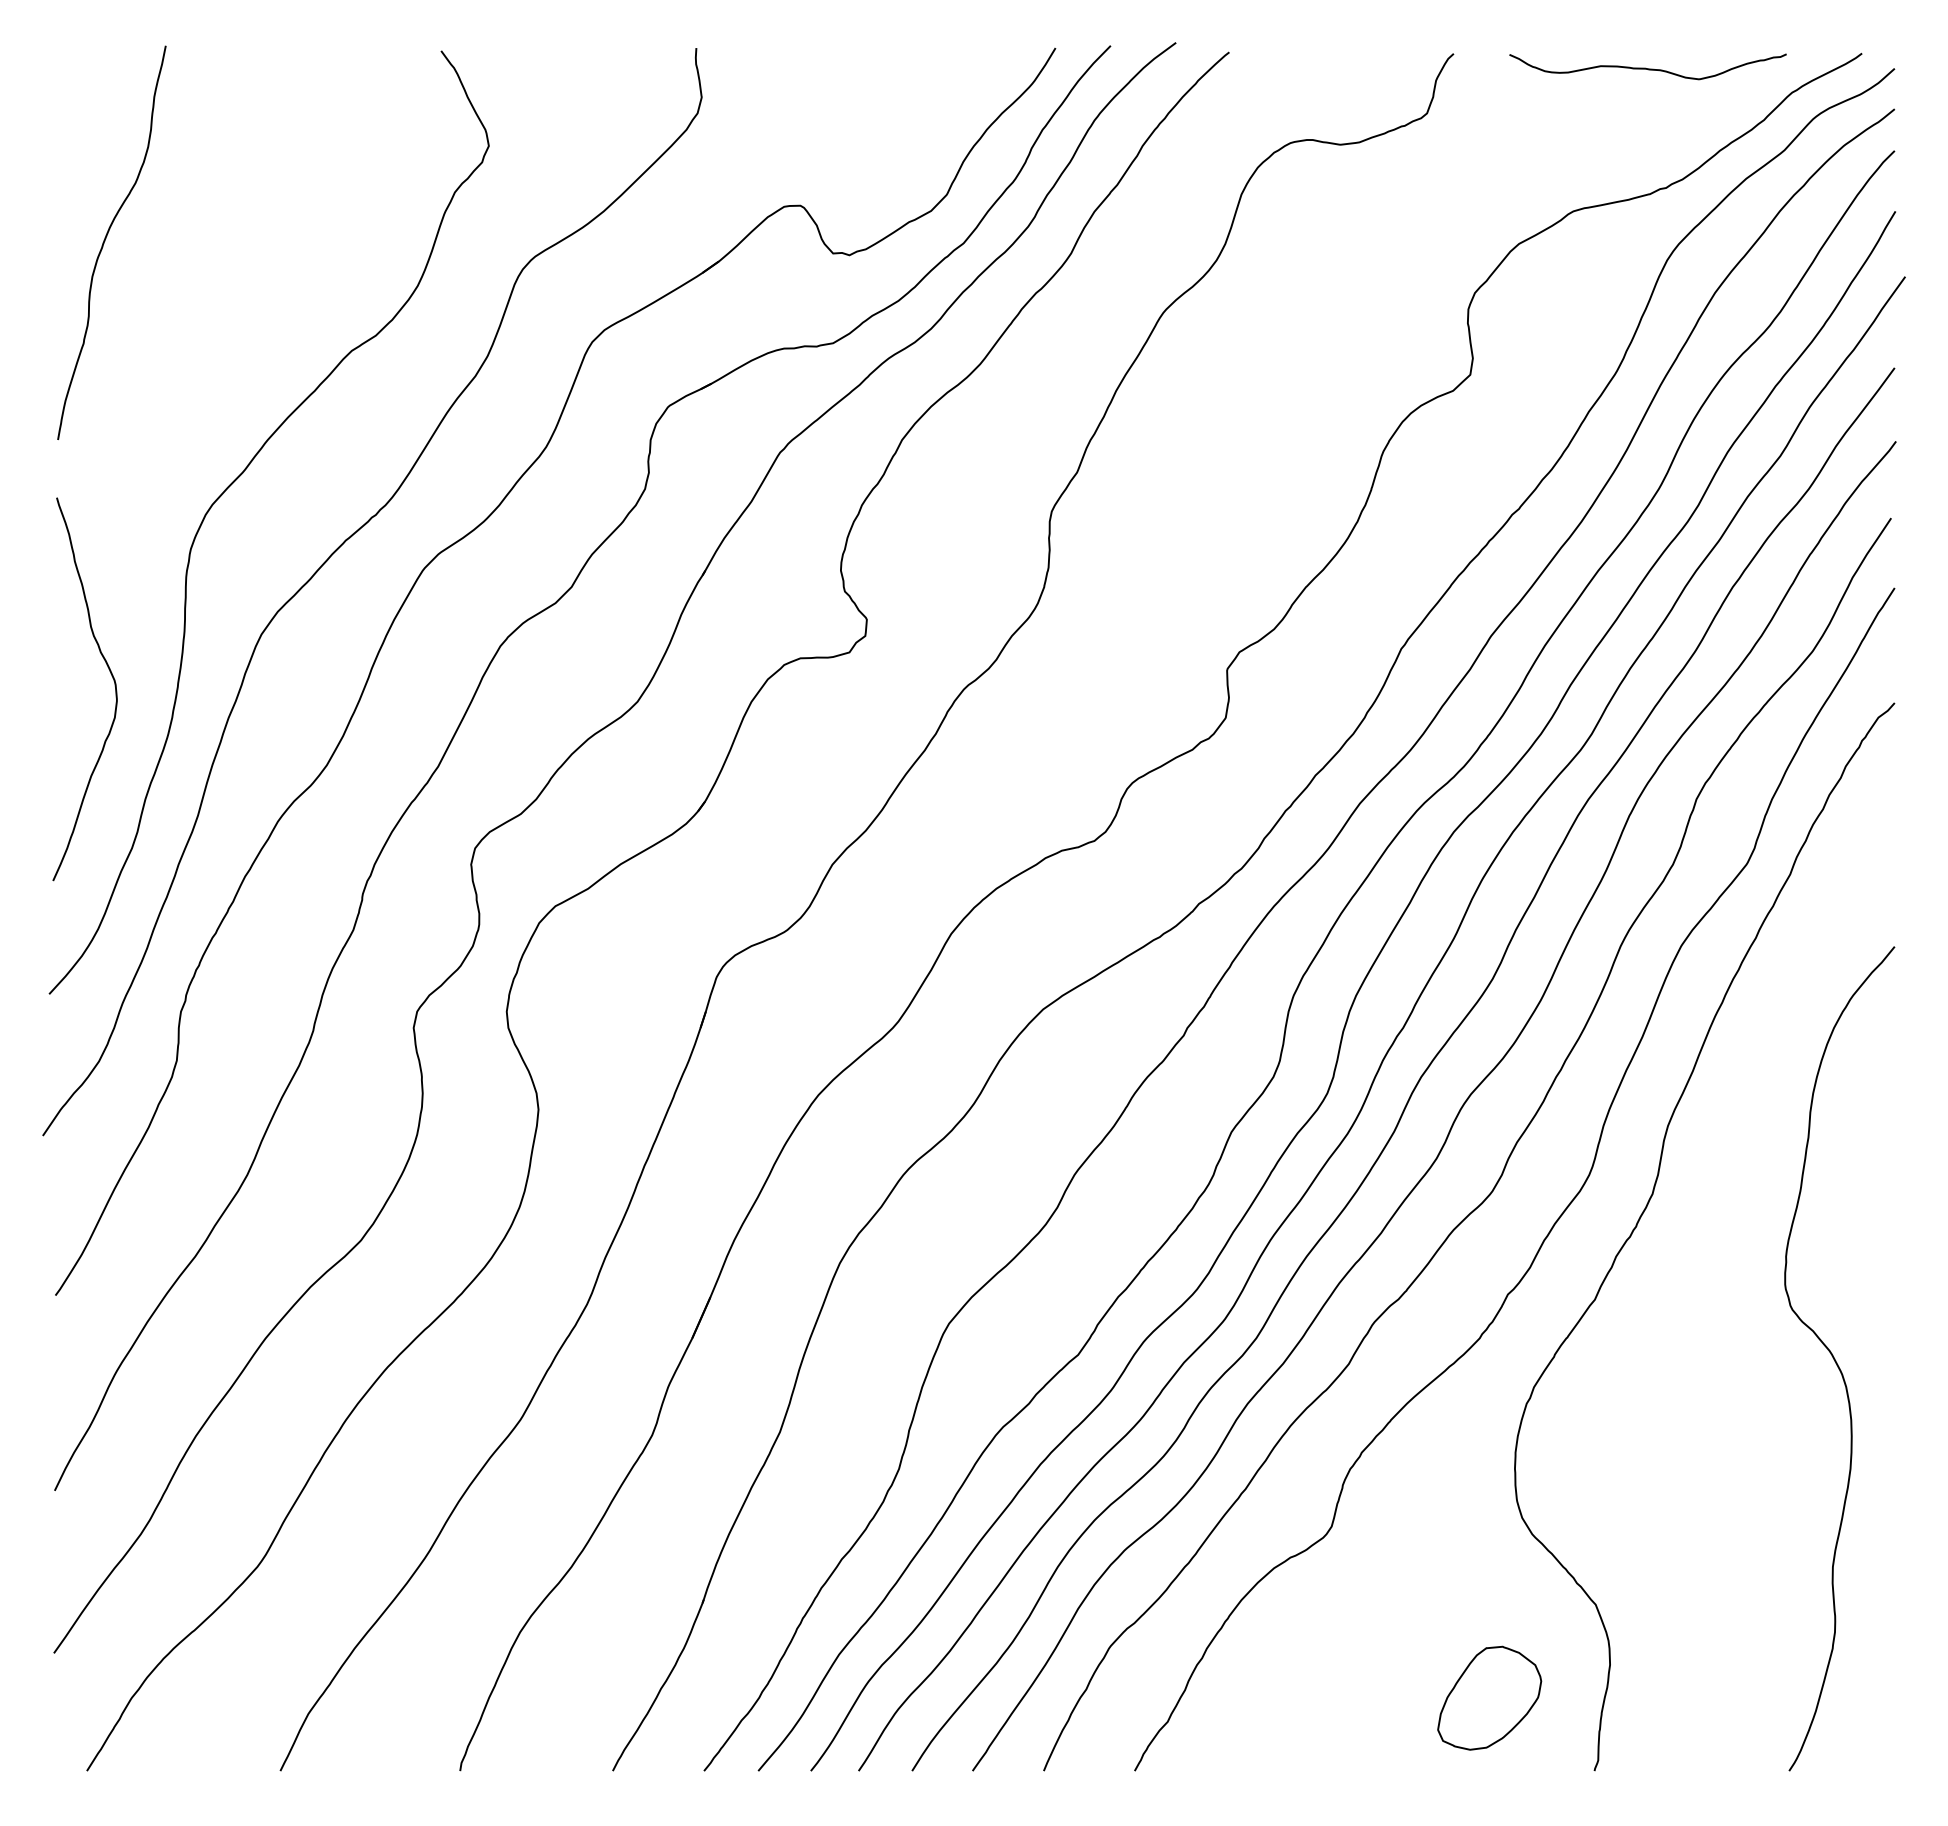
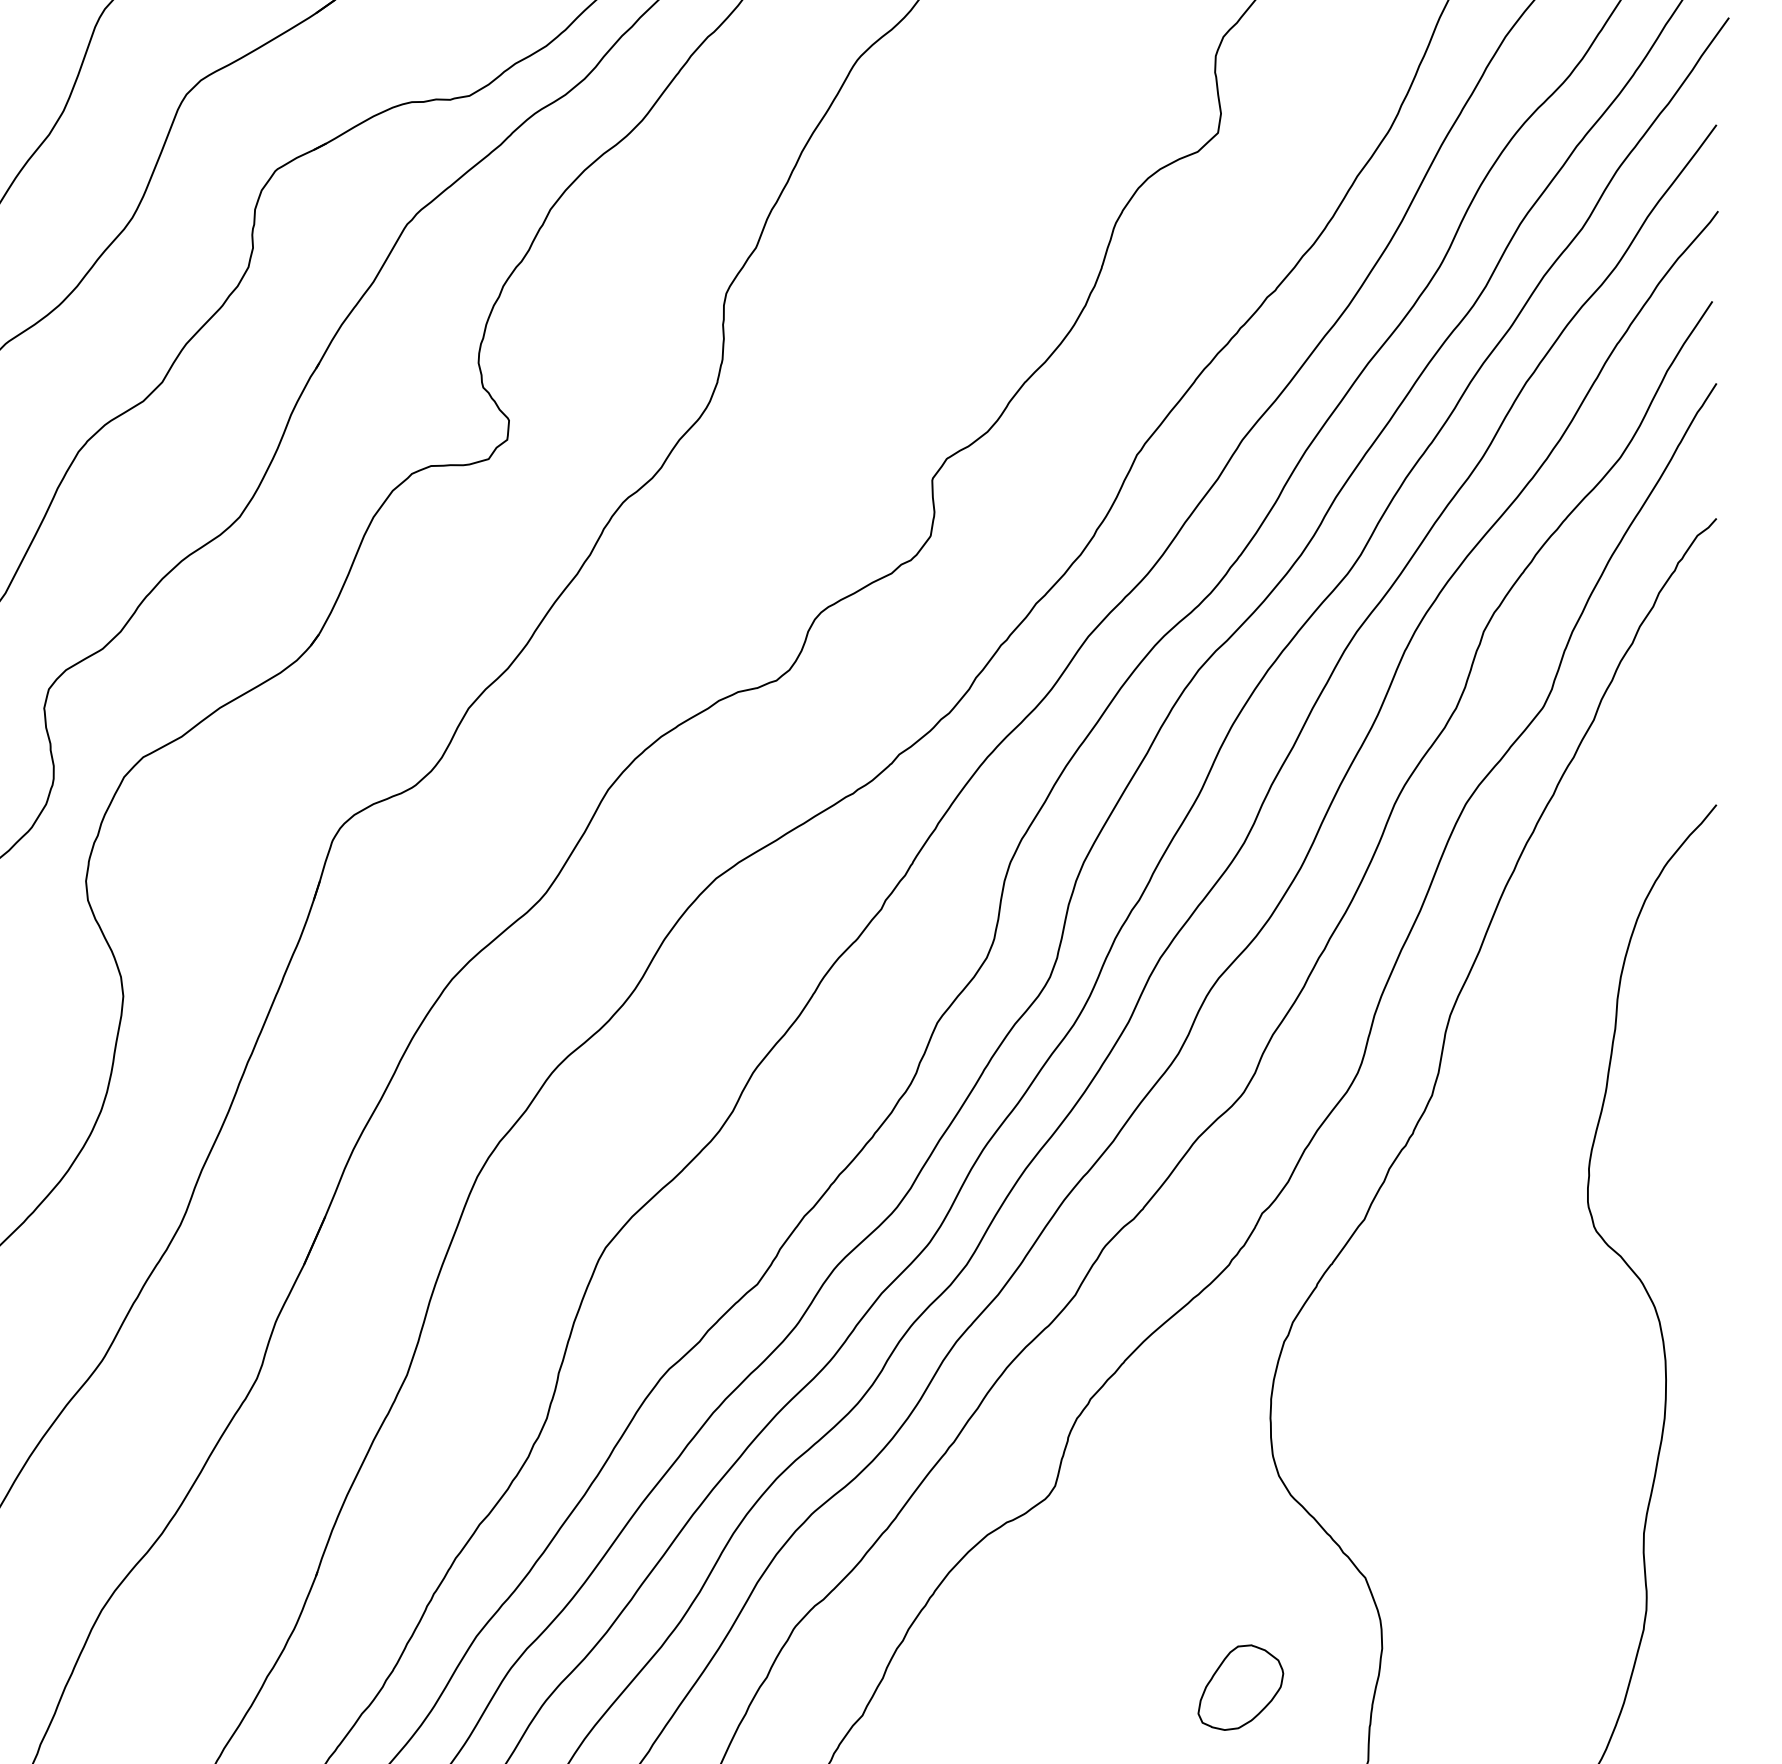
part: (1489, 1697) -> (1240, 1686), size x0.7

